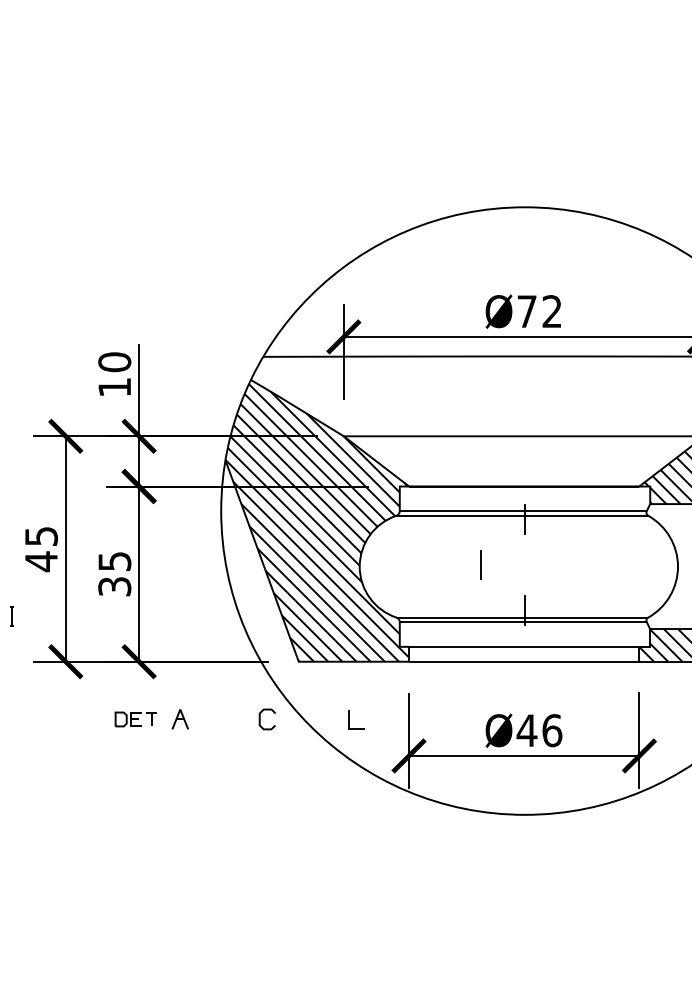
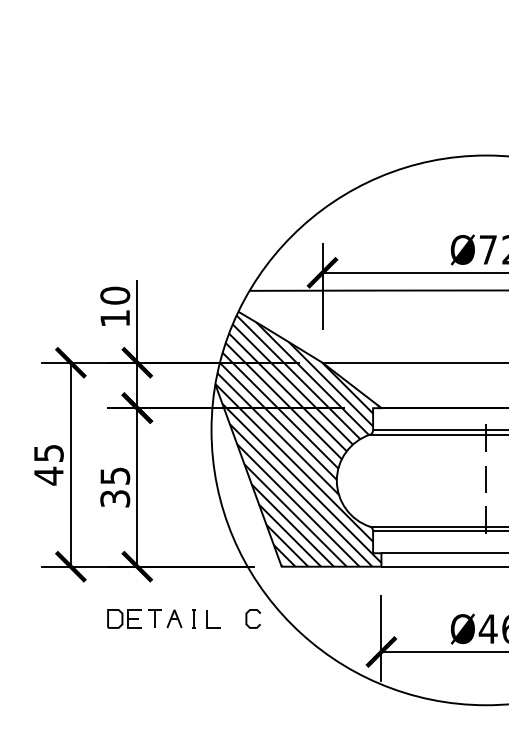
line: (480, 564) -> (485, 478), moved
part: (11, 616) -> (193, 618), moved
part: (135, 719) -> (133, 618), size x1.43
line: (349, 719) -> (207, 618), moved

